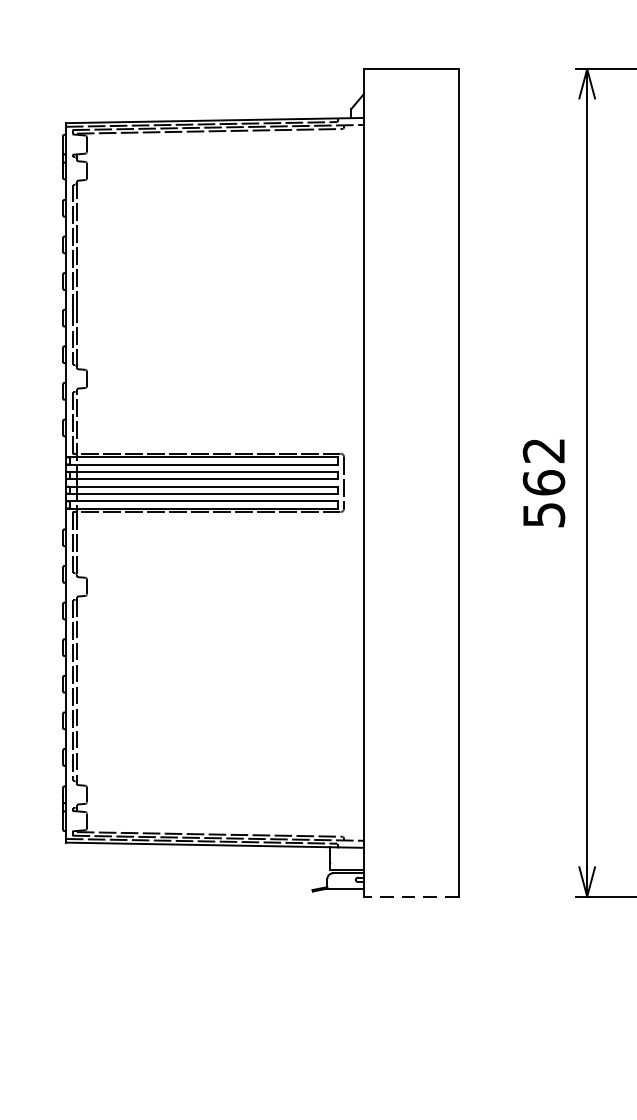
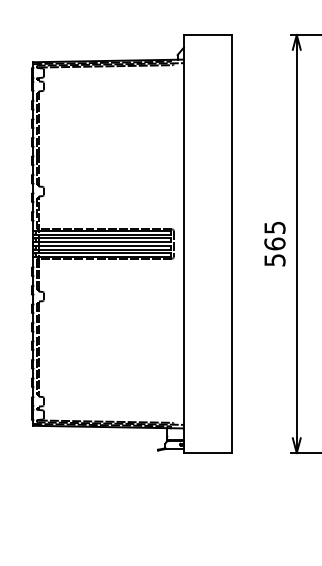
text: (543, 450) -> (274, 227), 562 -> 565
line: (410, 897) -> (207, 453), dashed -> solid

